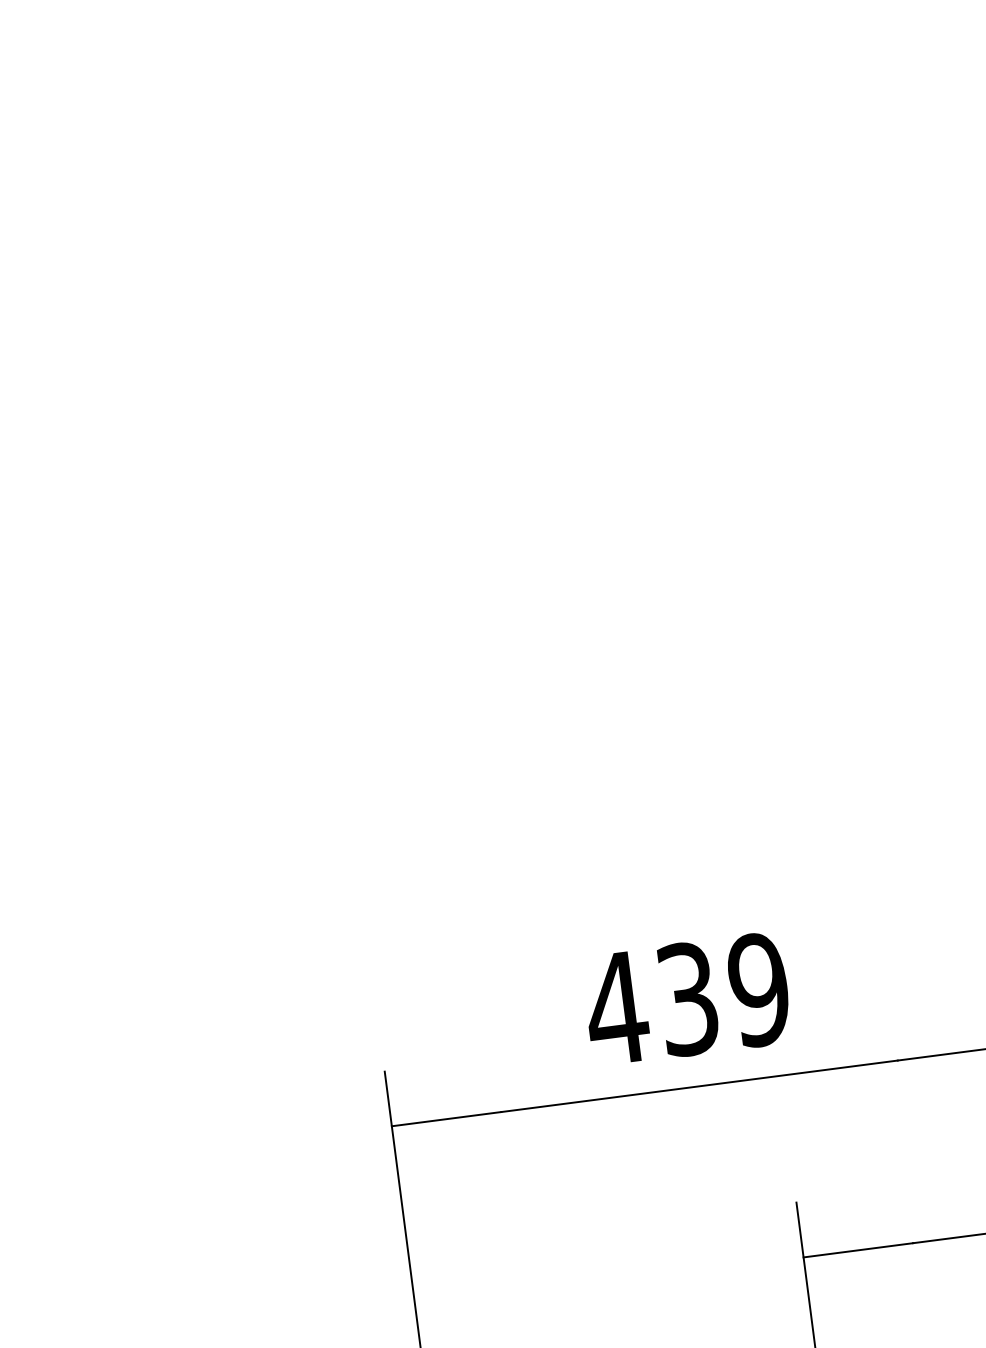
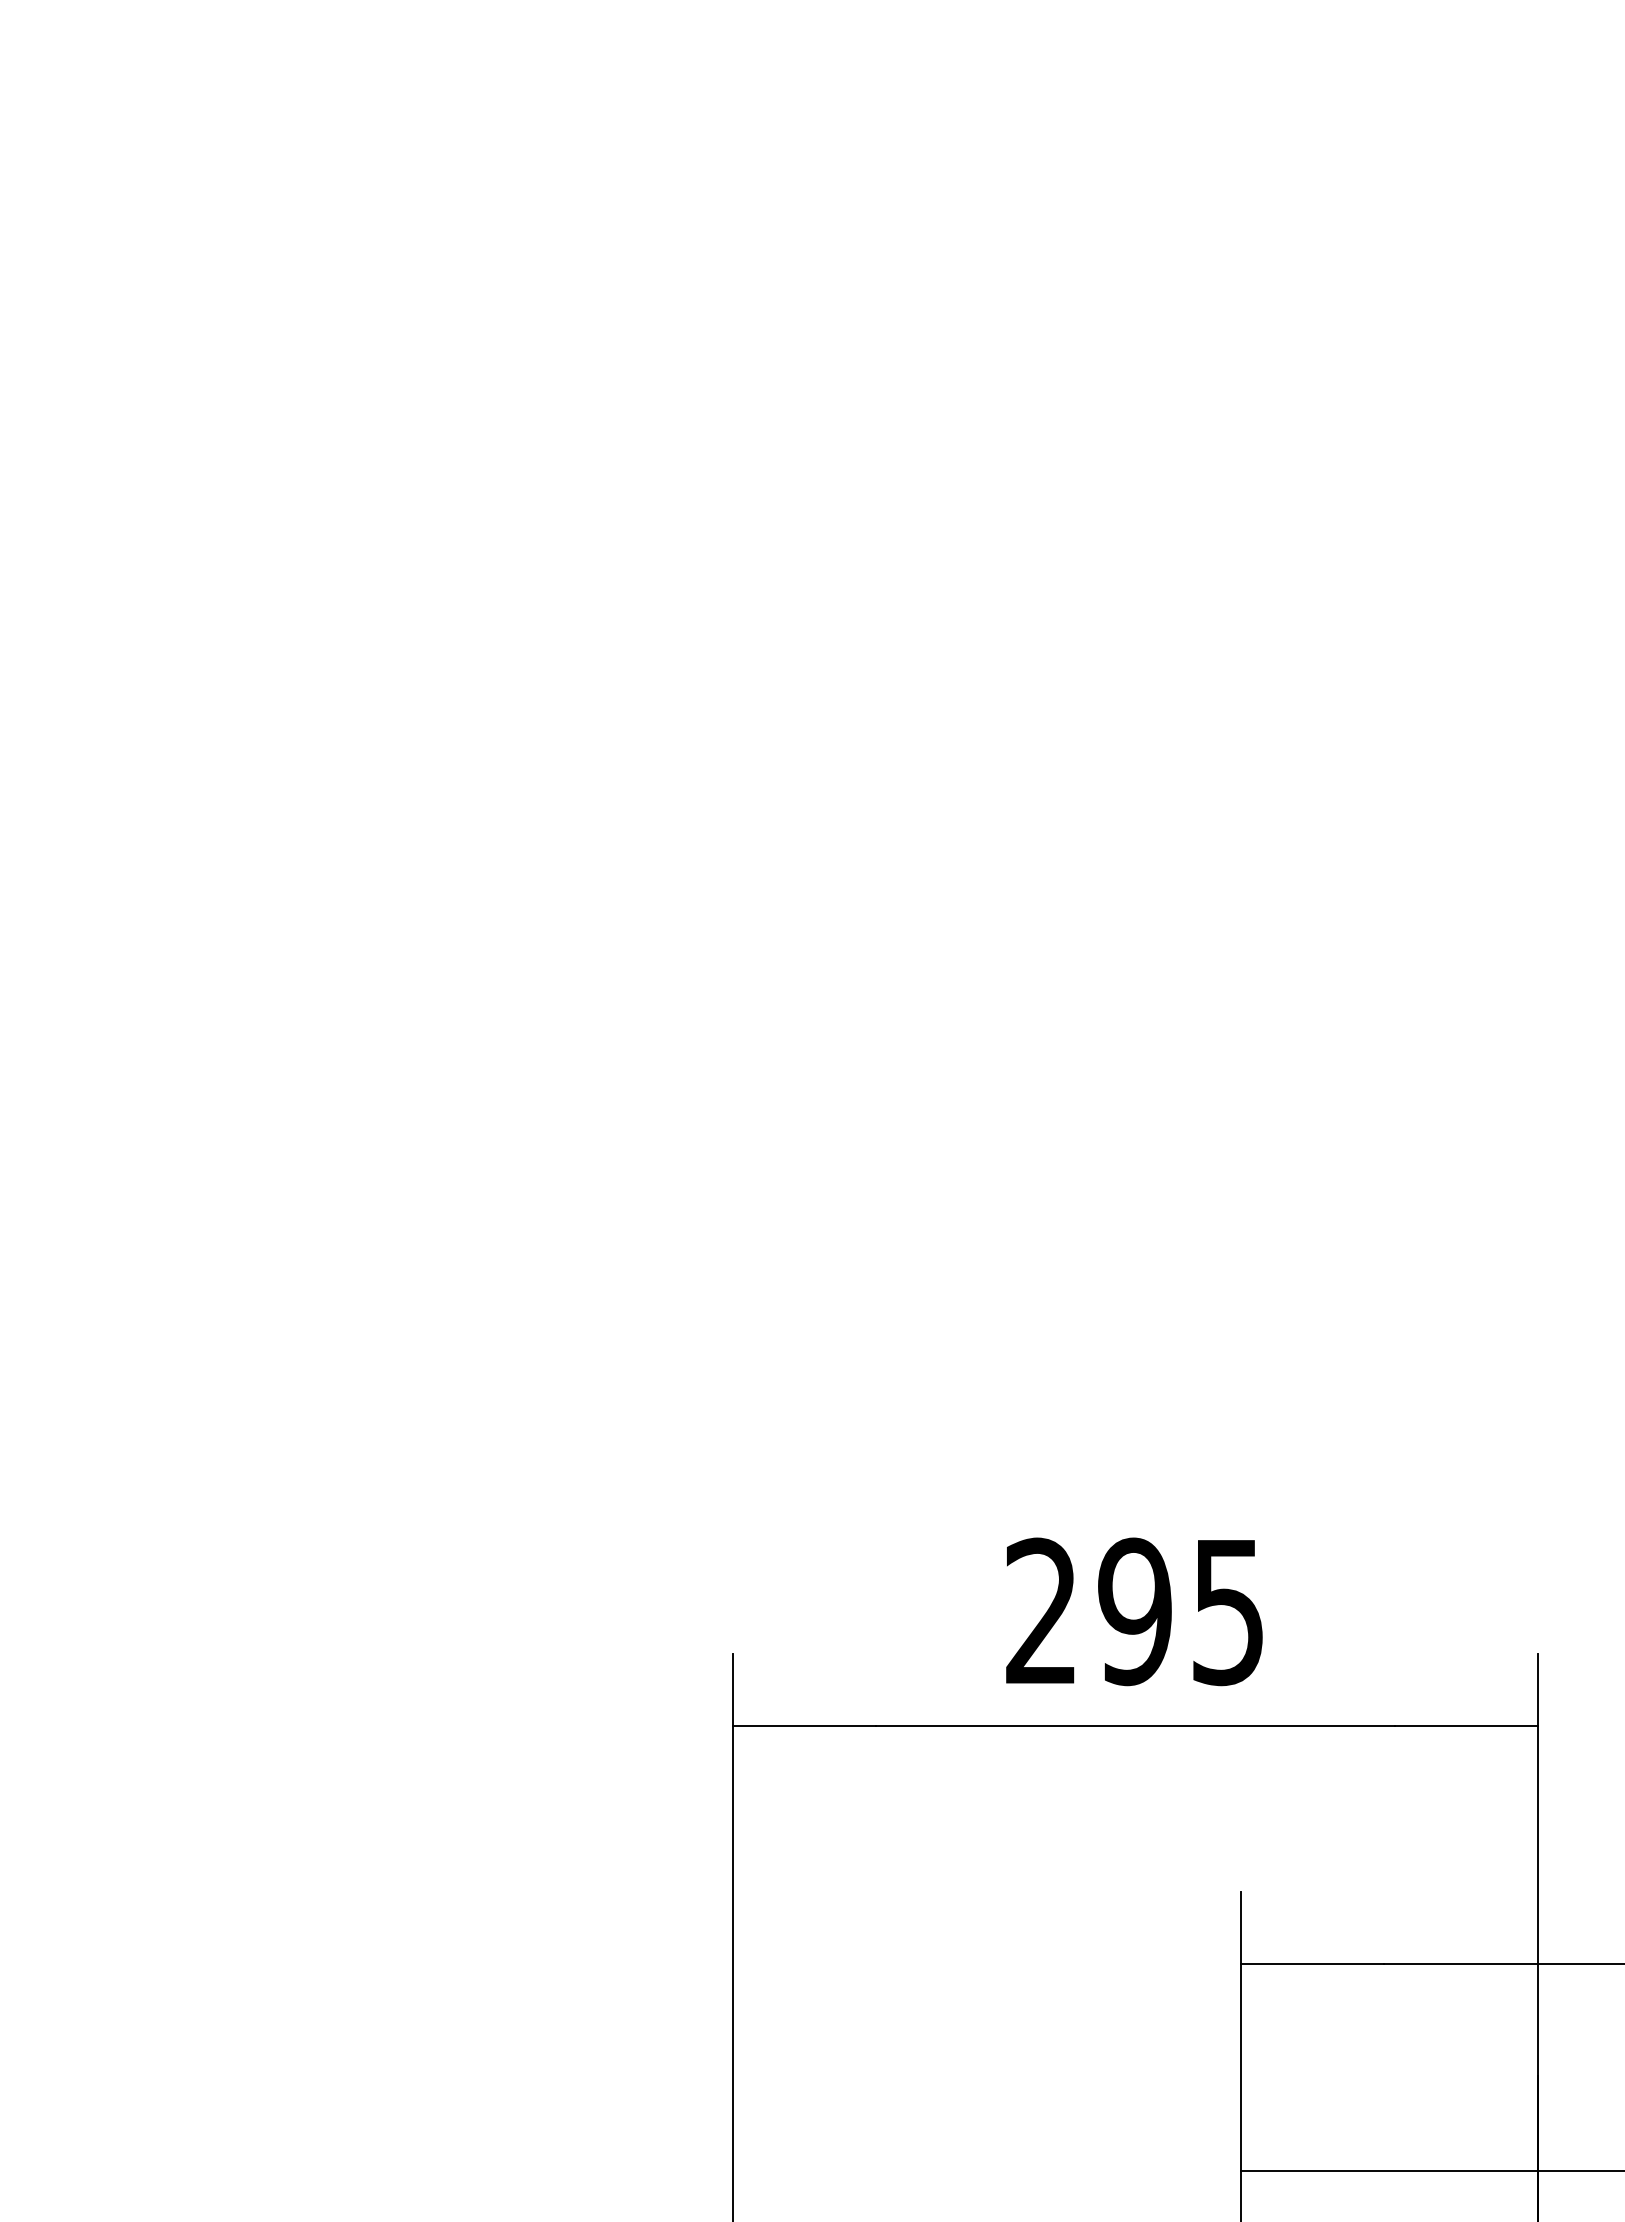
text: (686, 999) -> (1133, 1611), 439 -> 295

